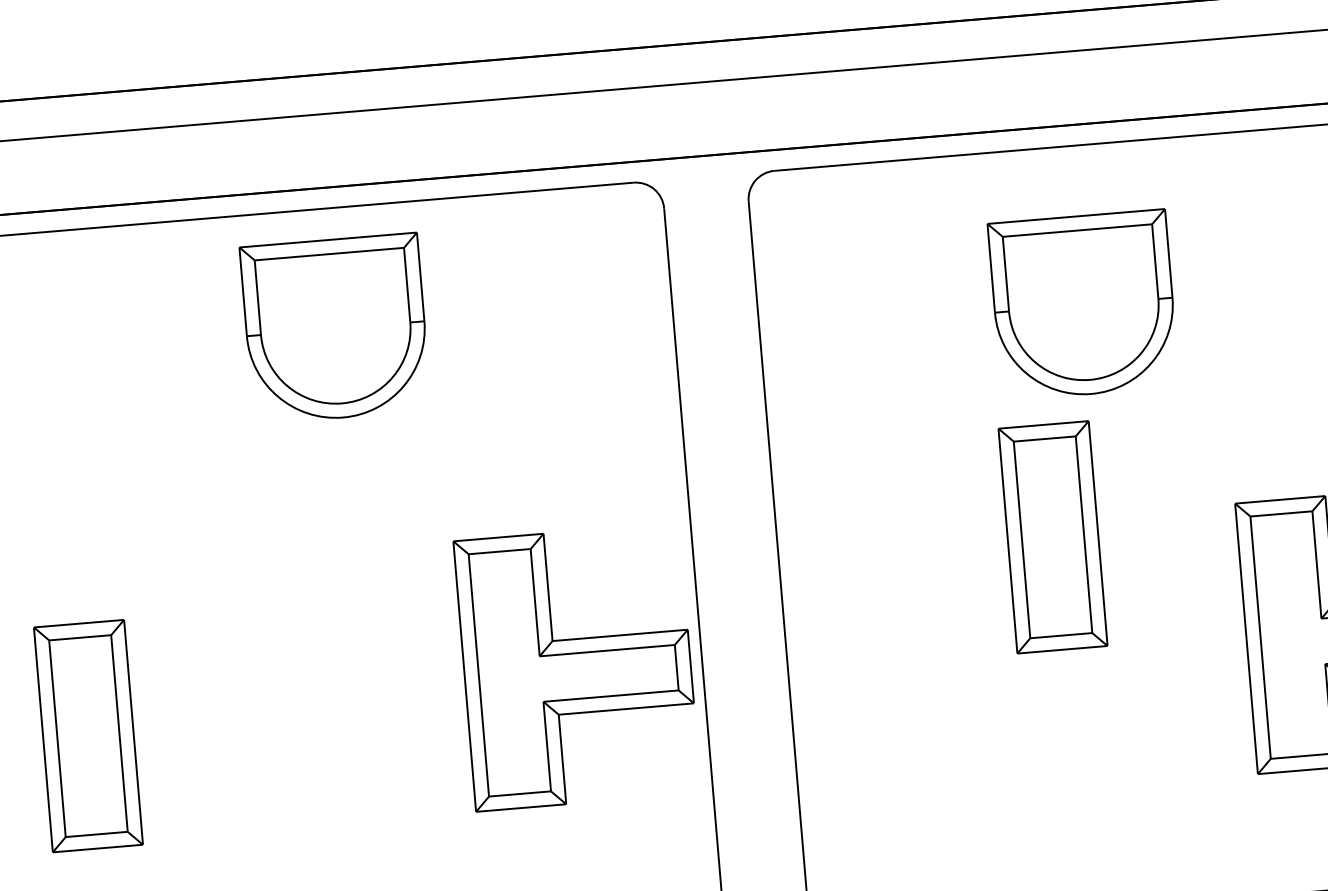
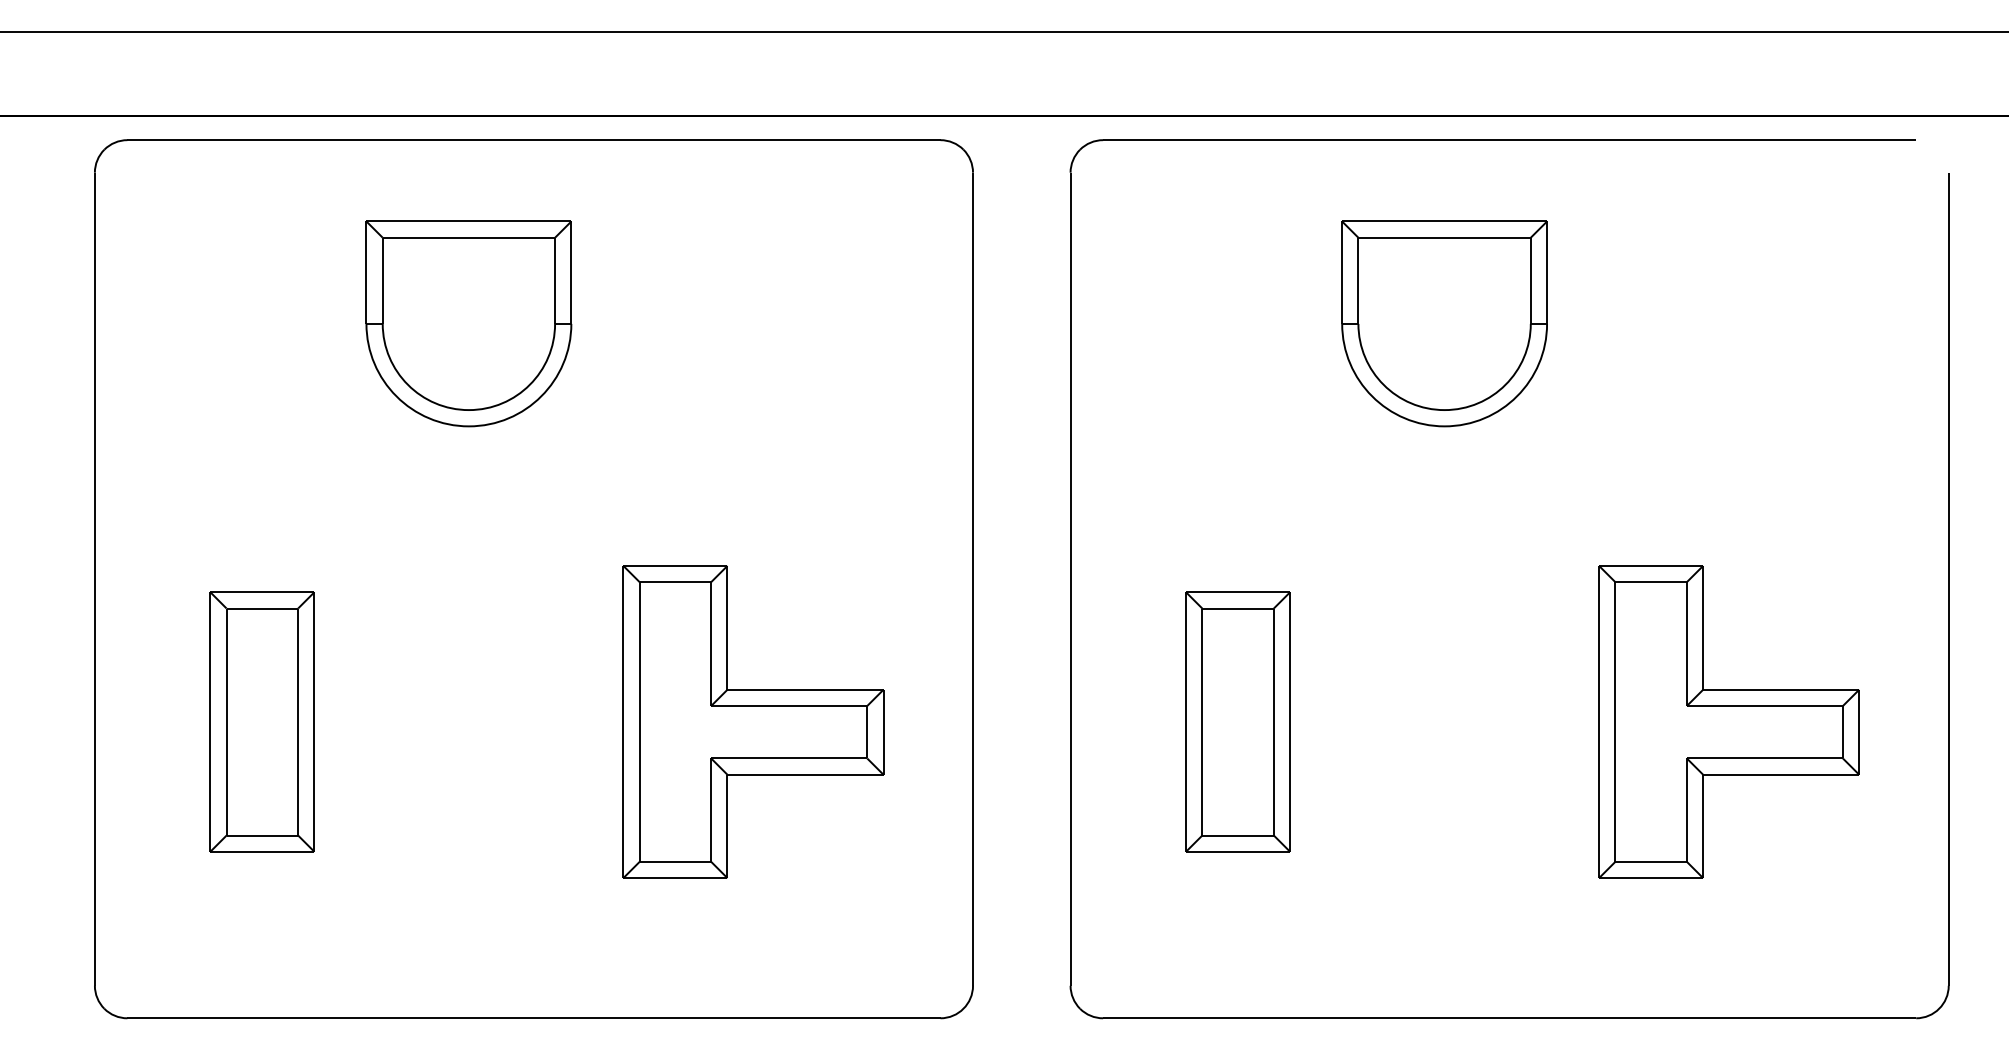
part: (335, 328) -> (468, 323), moved
part: (1052, 536) -> (1237, 721), moved
part: (577, 666) -> (753, 721), moved

